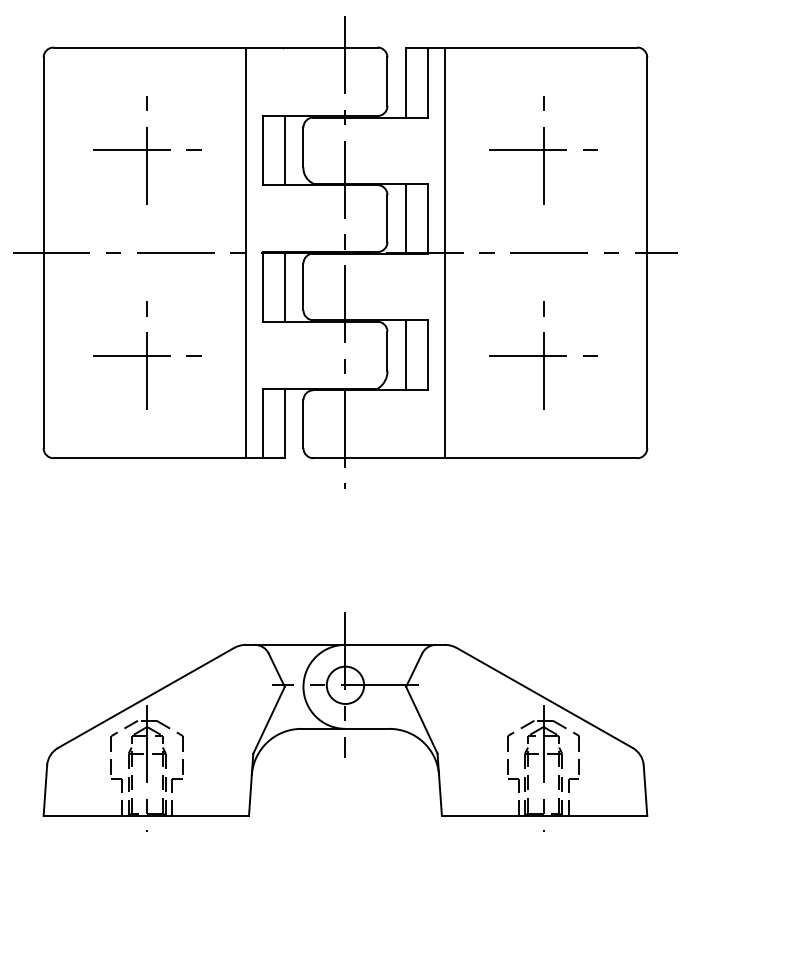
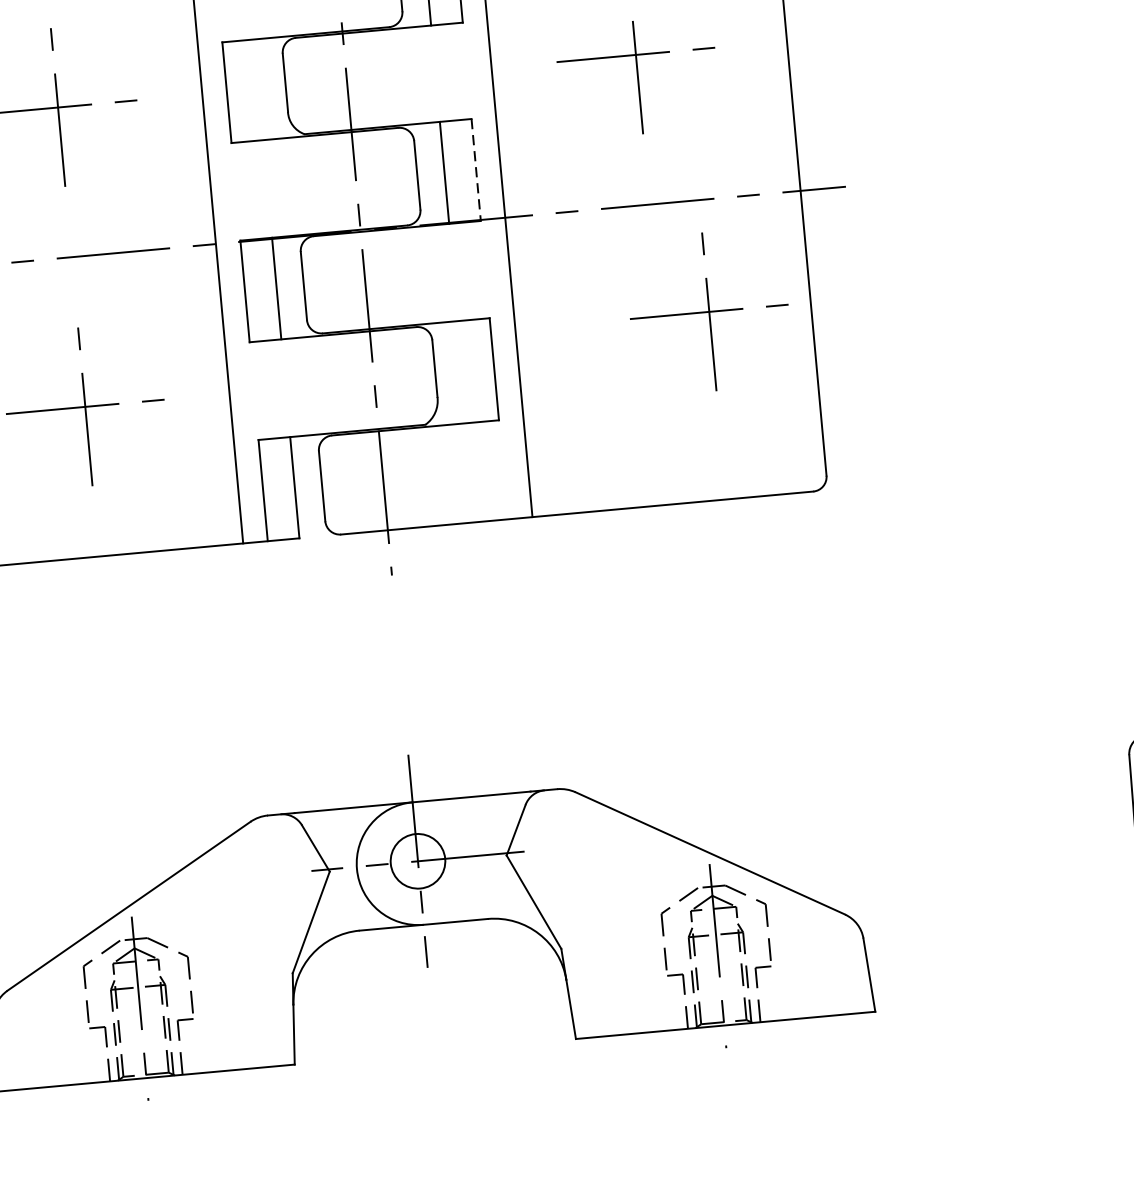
line: (284, 150) -> (258, 89), removed
line: (427, 218) -> (475, 169), solid -> dashed
line: (406, 355) -> (463, 372), removed
part: (543, 355) -> (709, 311), moved

